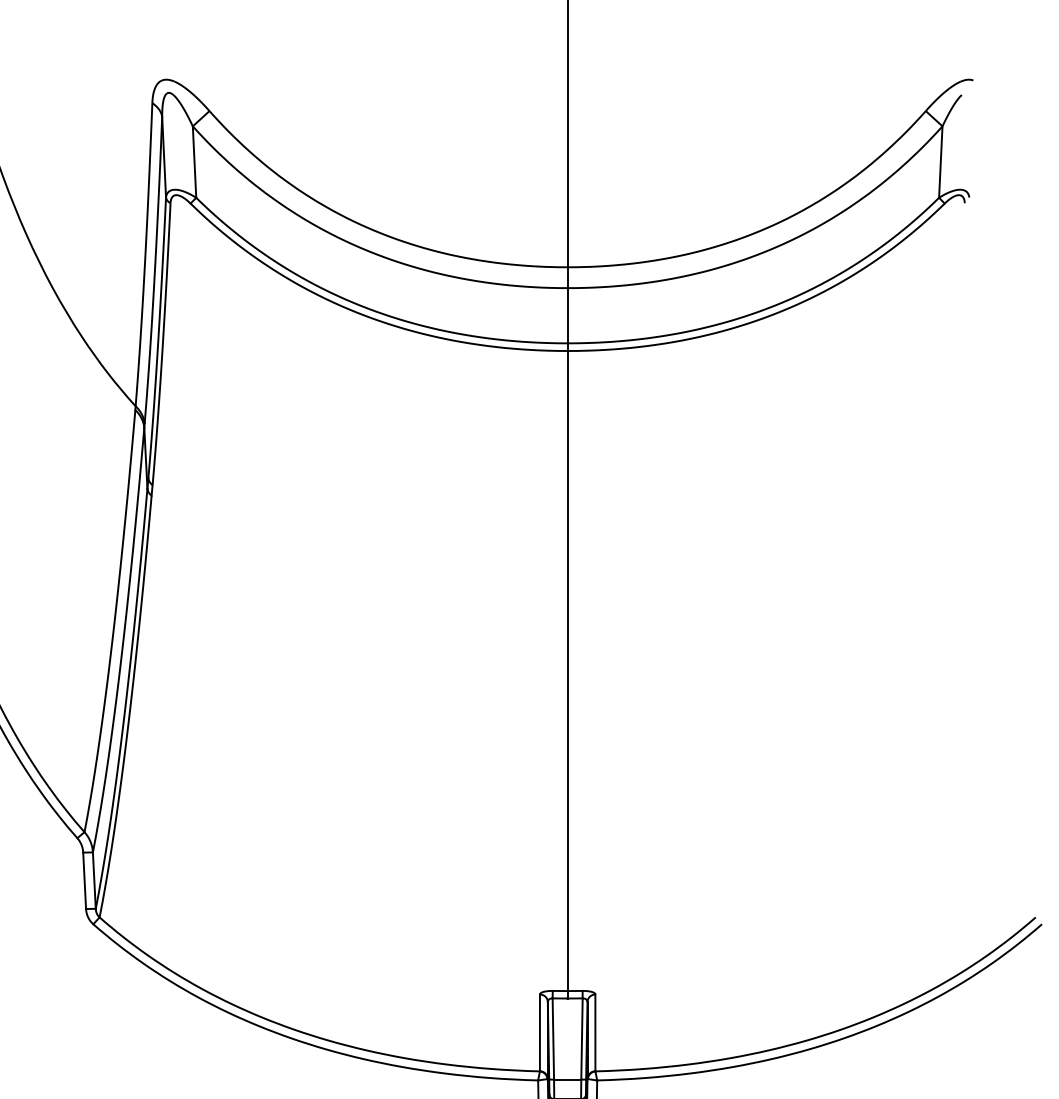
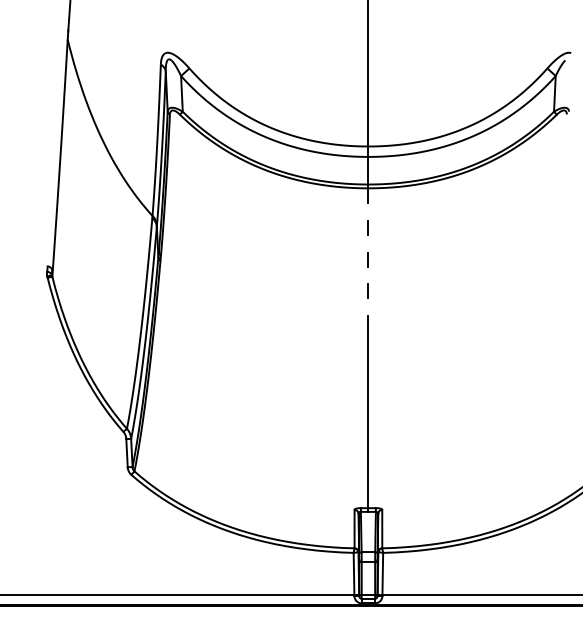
line: (567, 491) -> (368, 258), solid -> dashed

